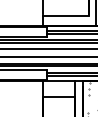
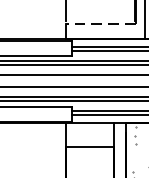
line: (66, 15) -> (101, 23), solid -> dashed

